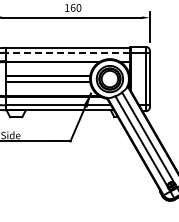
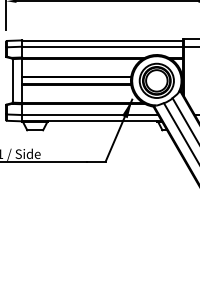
line: (67, 52) -> (101, 46), dashed -> solid

